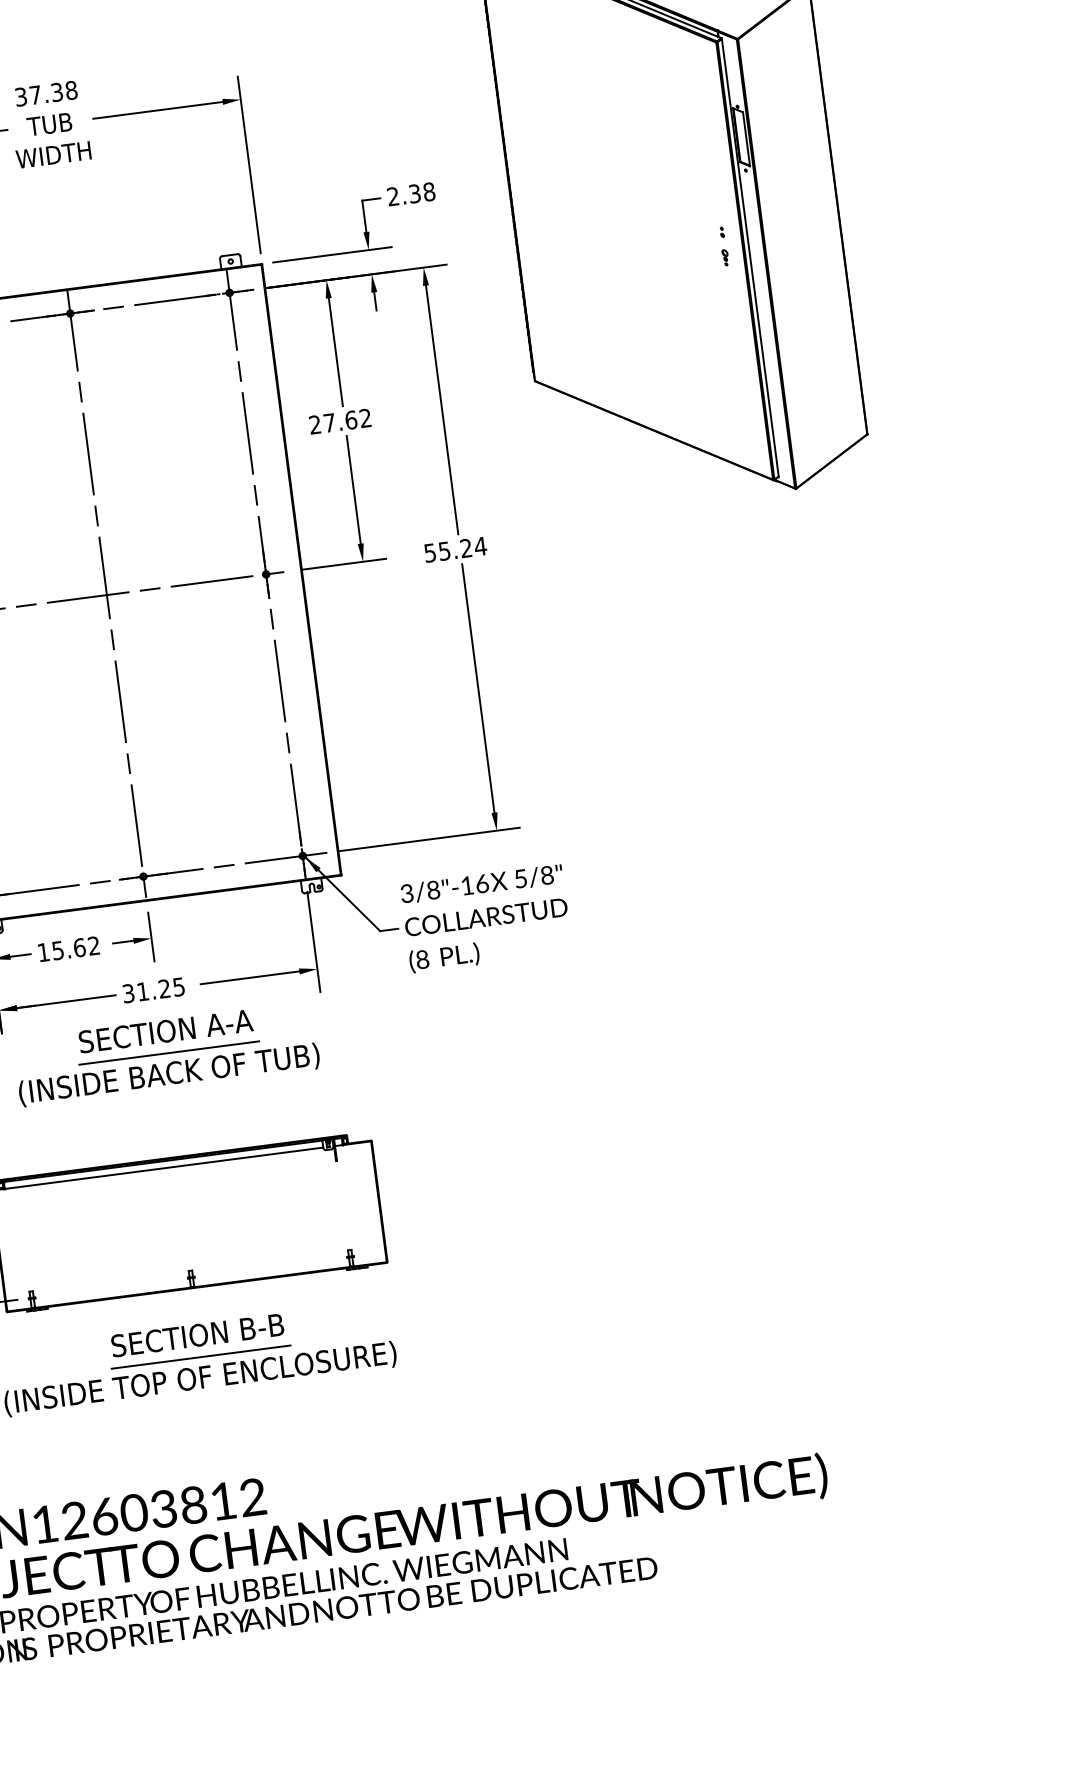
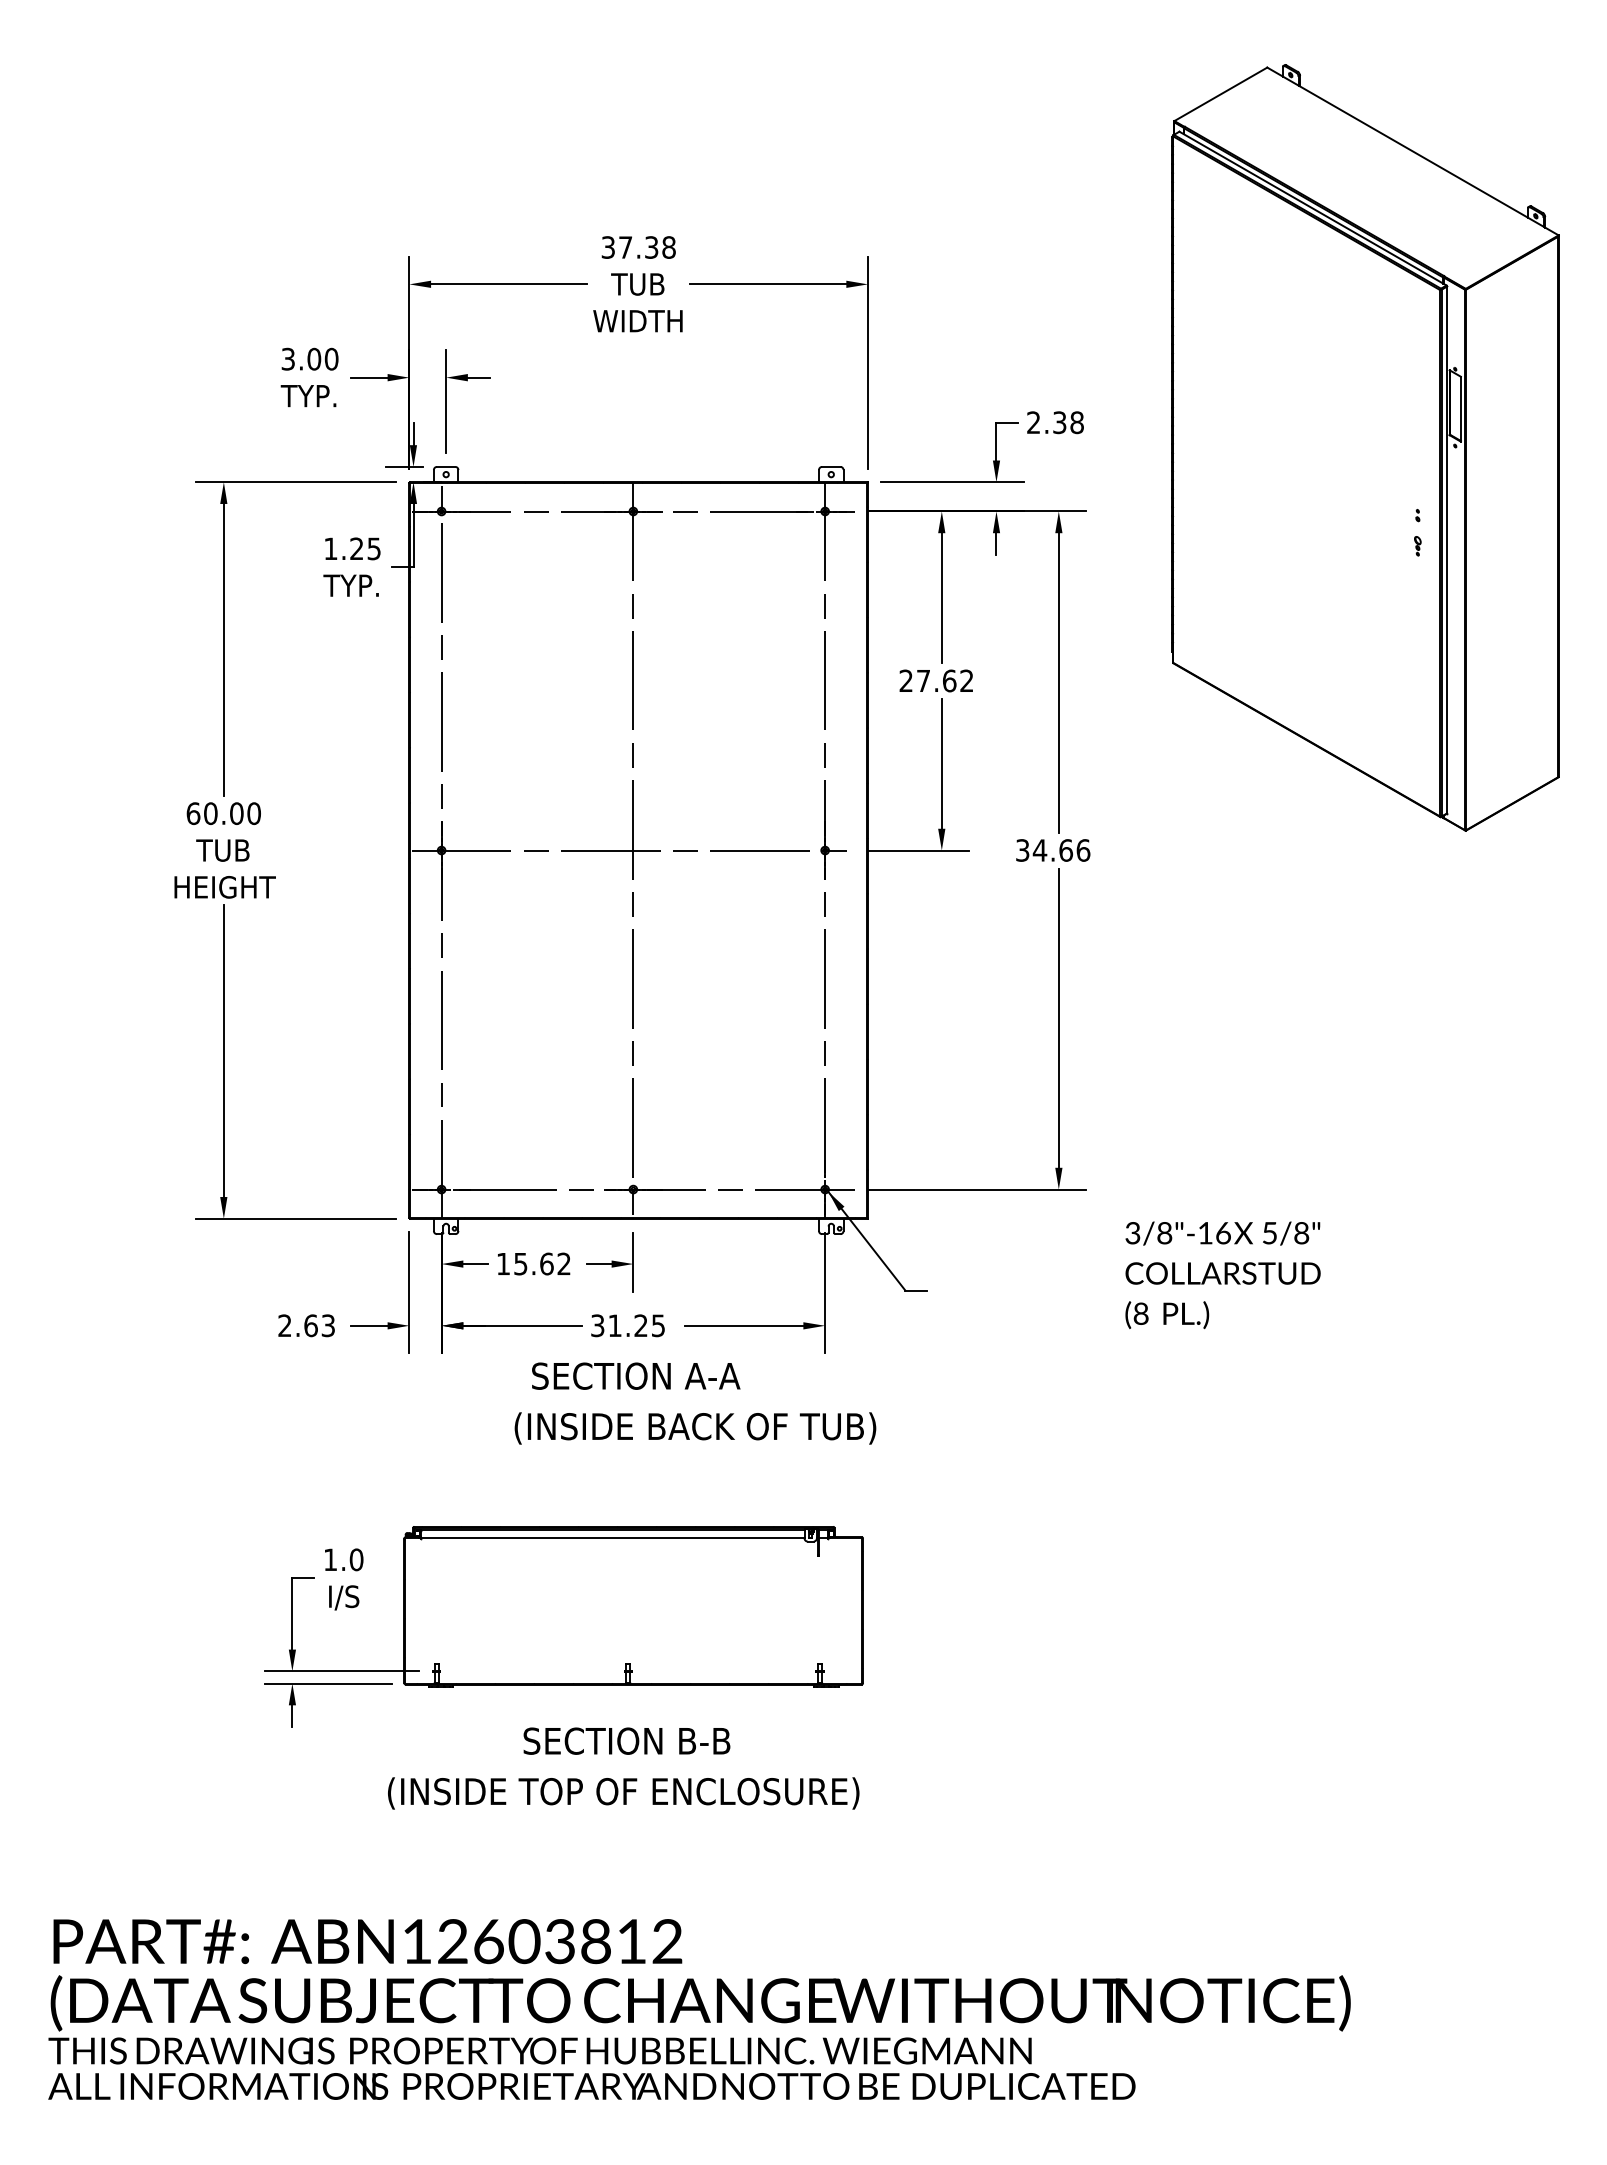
text: (455, 549) -> (1053, 850), 55.24 -> 34.66
text: (486, 919) -> (1222, 1275), moved
line: (169, 1053) -> (636, 1402), removed
text: (169, 1075) -> (695, 1428), moved
line: (200, 1357) -> (627, 1767), removed

